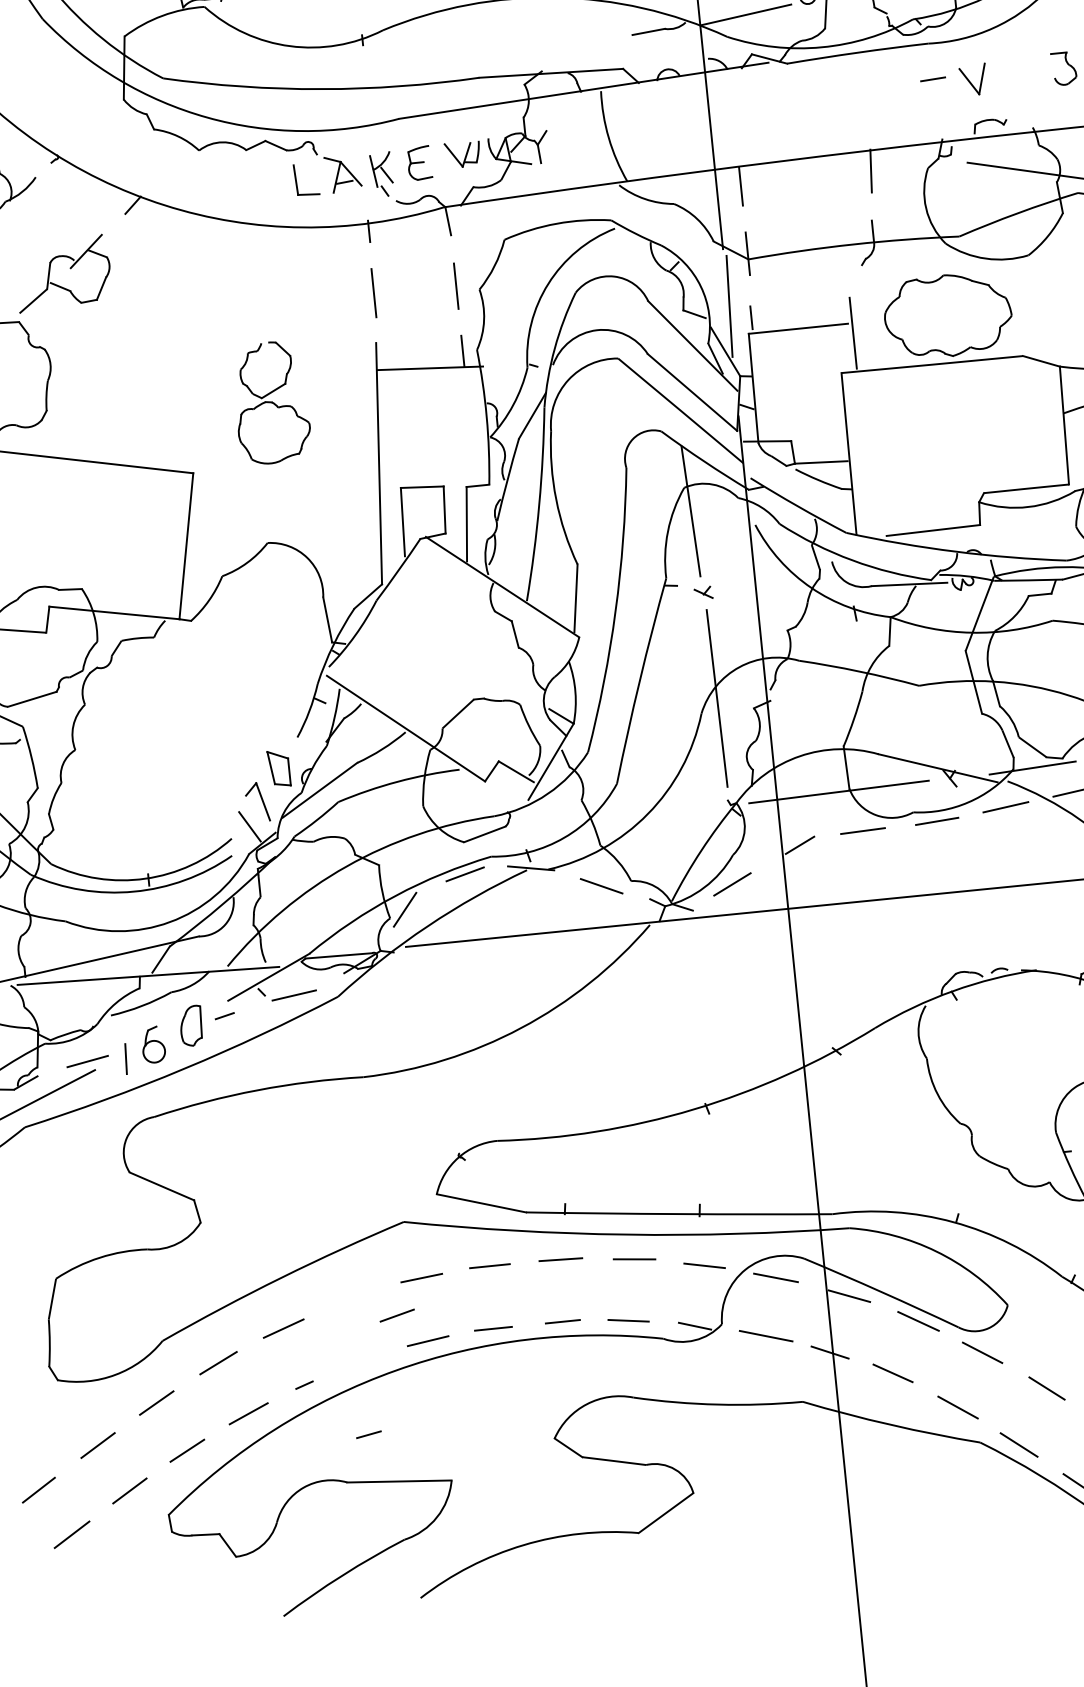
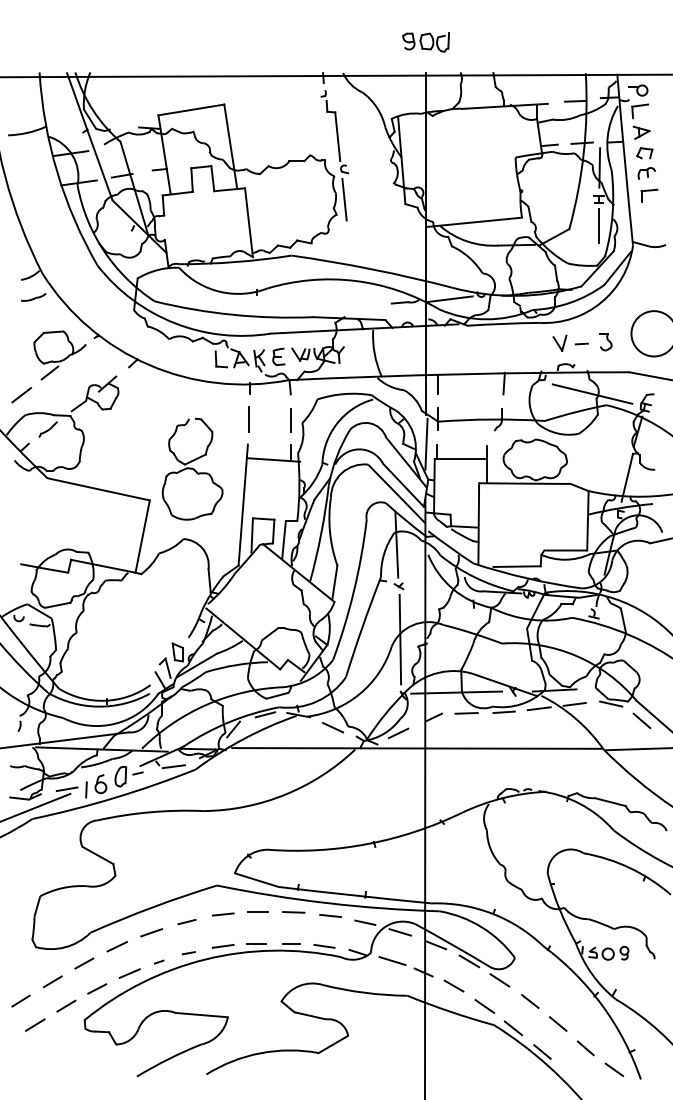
line: (932, 78) -> (581, 343), moved
part: (271, 401) -> (192, 468), size x1.67
line: (396, 1316) -> (186, 922), moved
line: (368, 1435) -> (188, 953), moved

